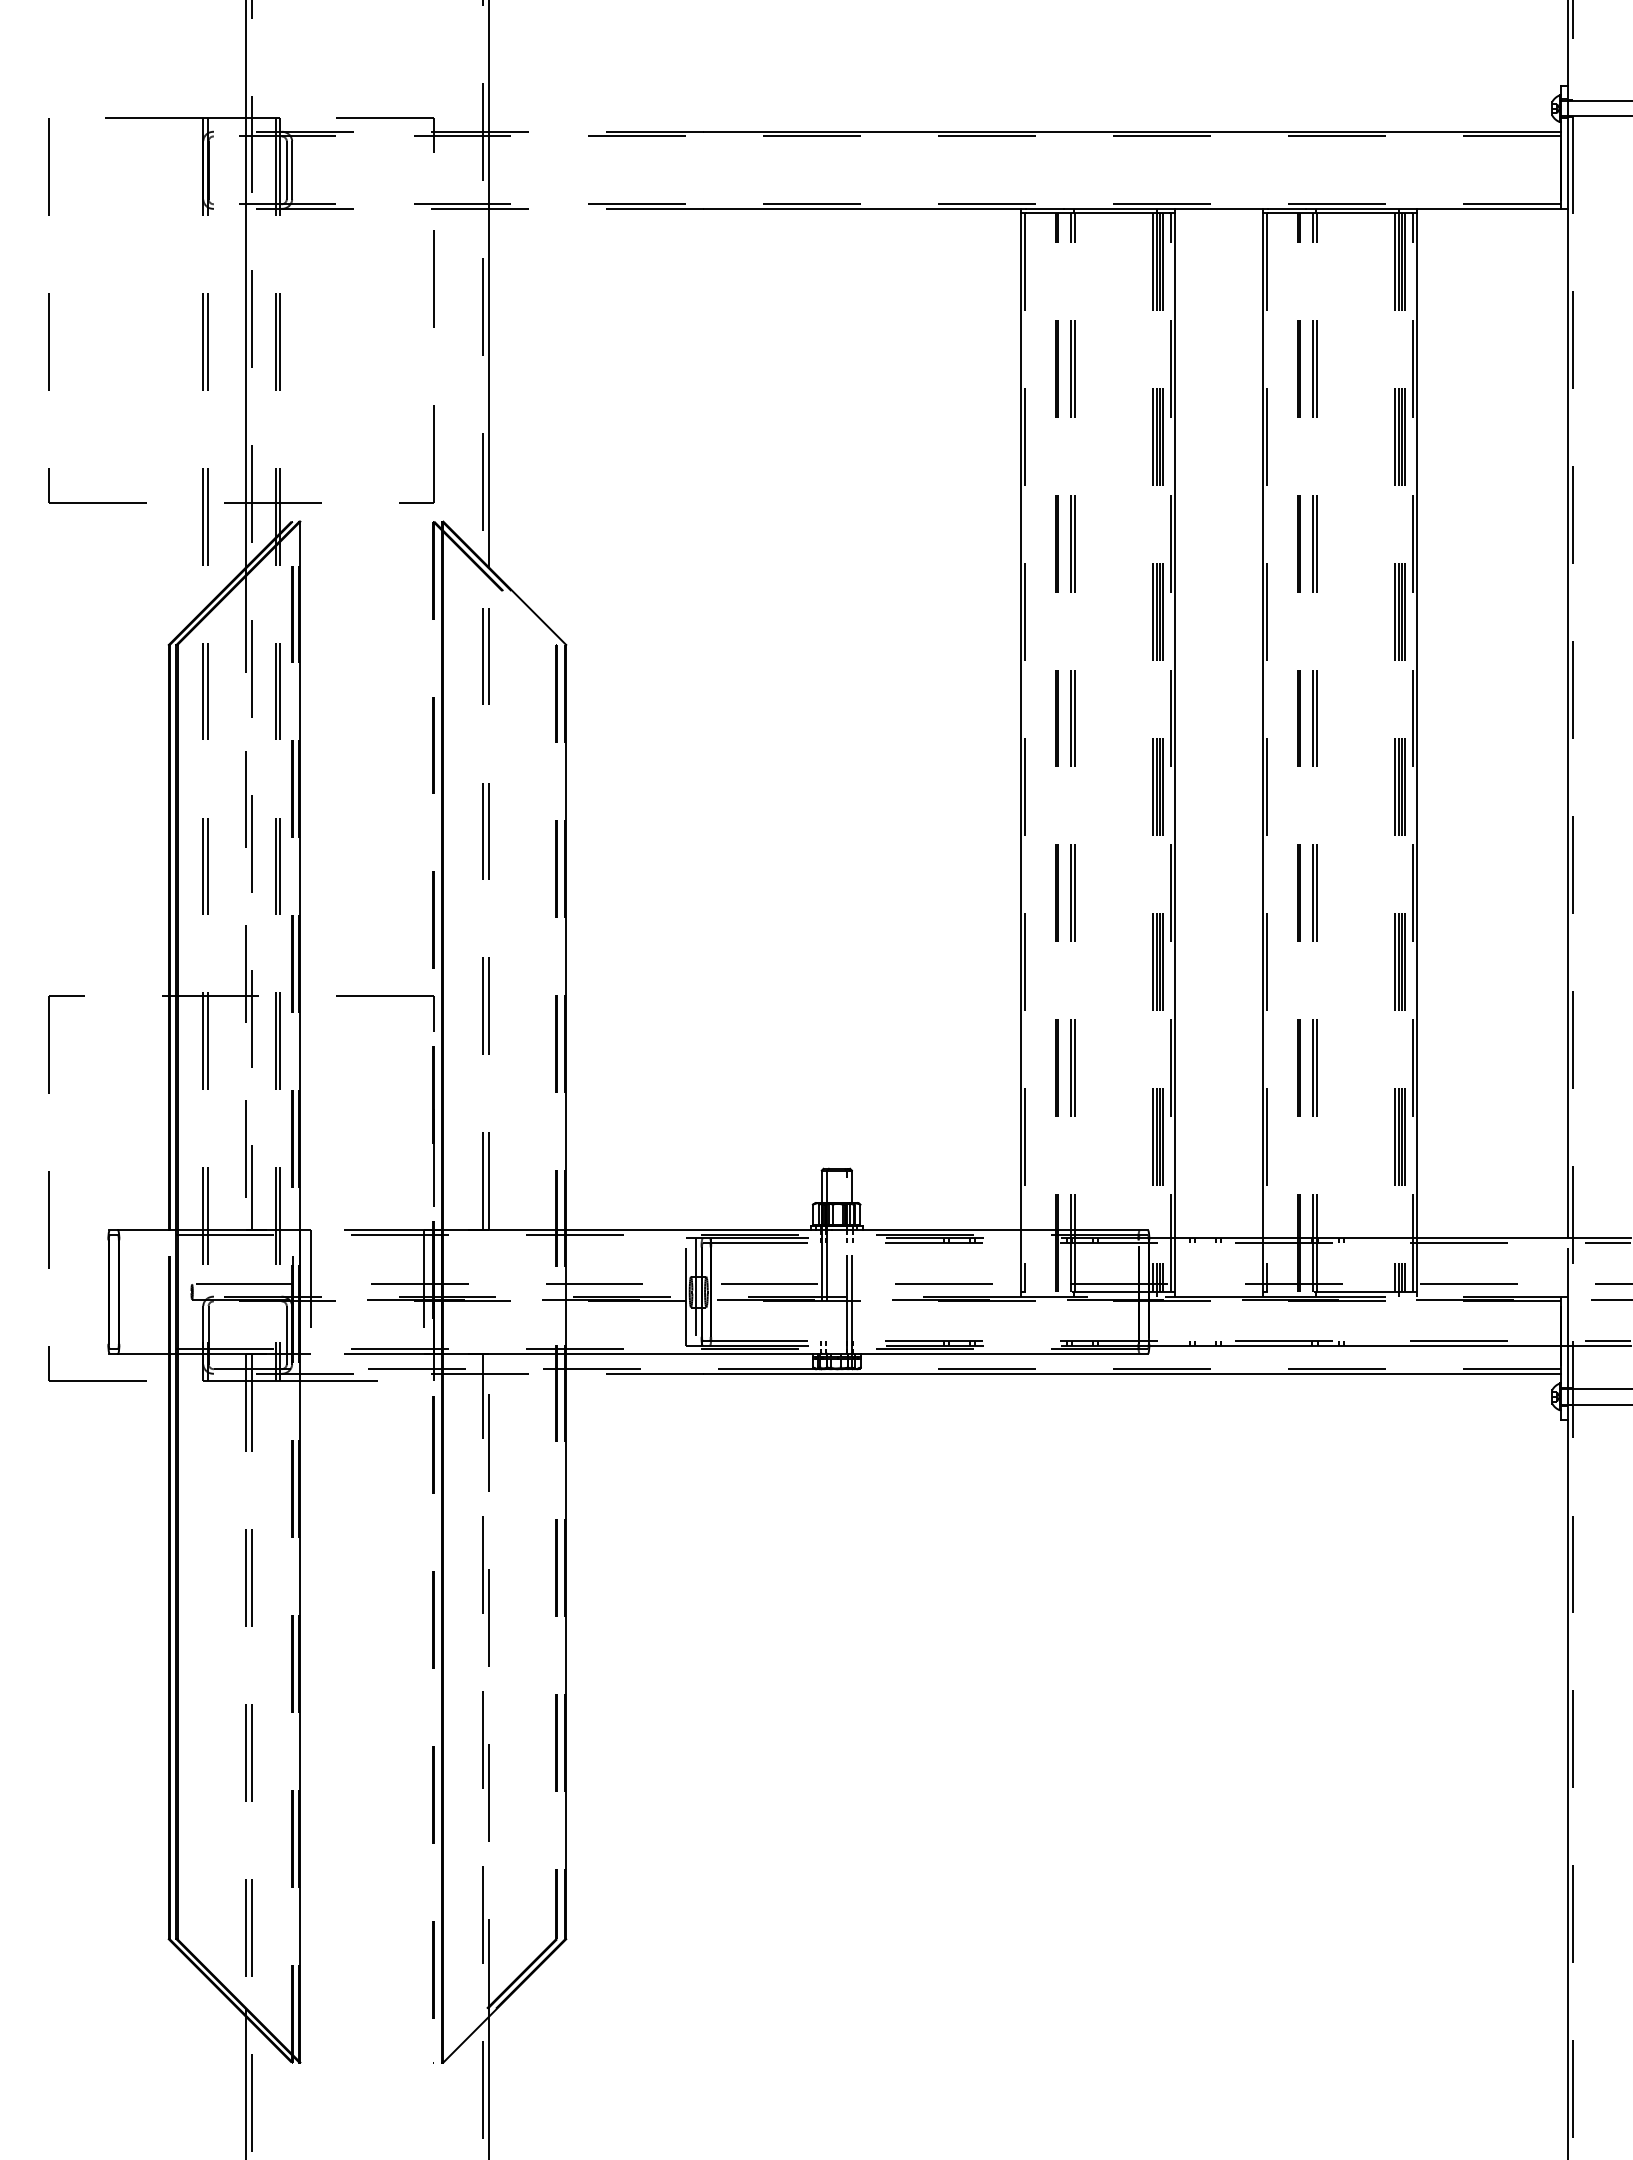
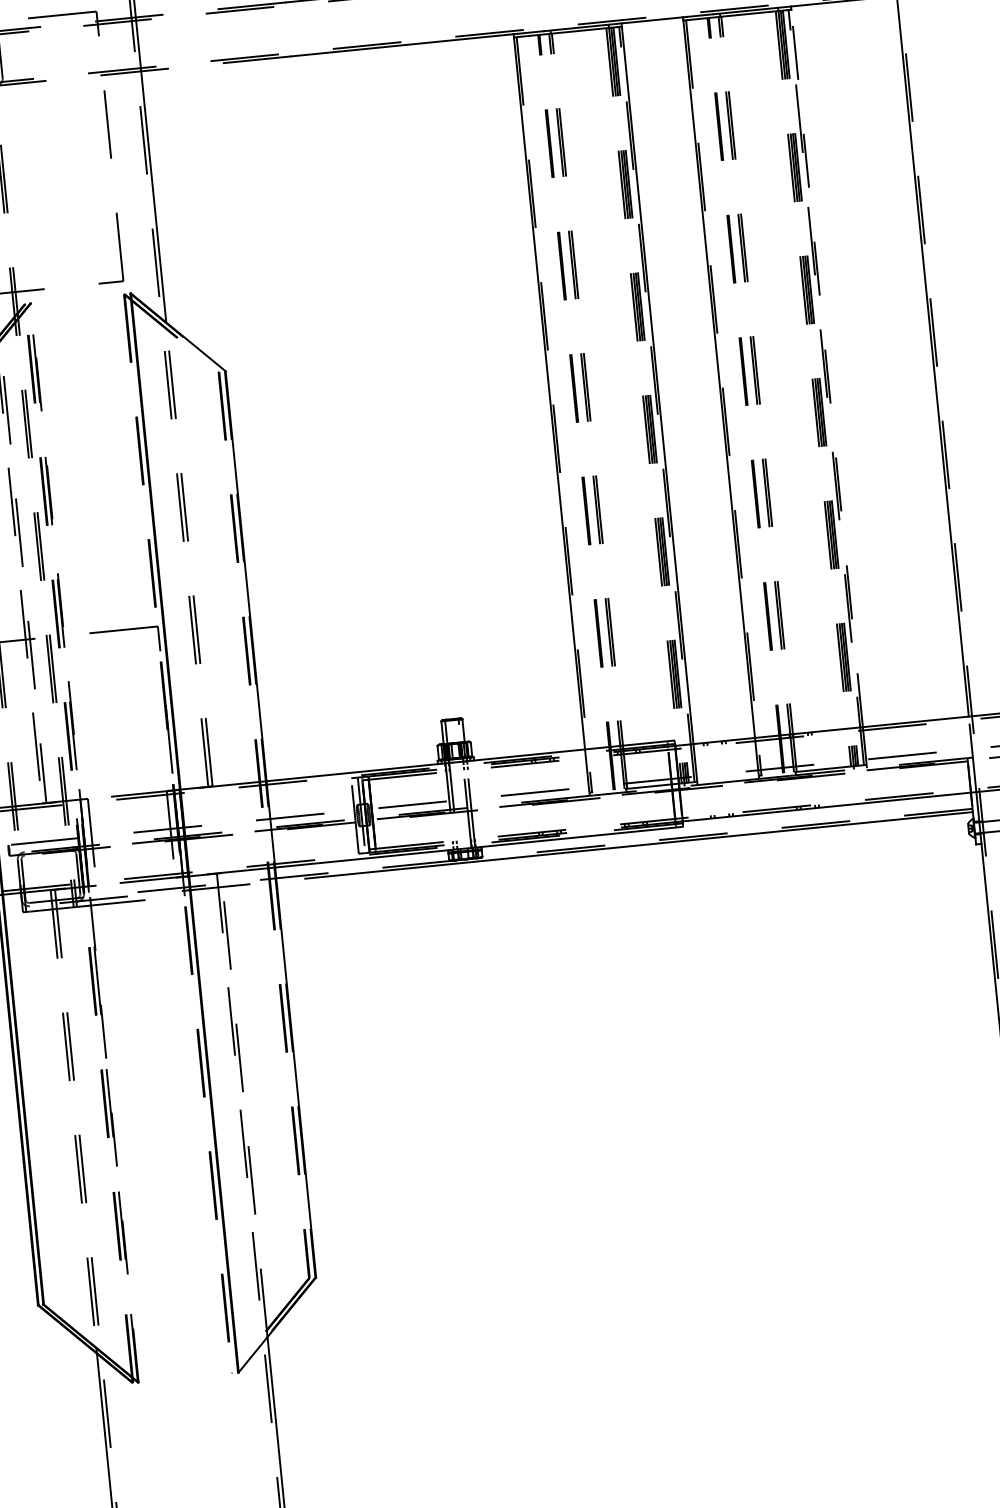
line: (1417, 725) -> (827, 368), solid -> dashed
line: (300, 1291) -> (84, 842), solid -> dashed

